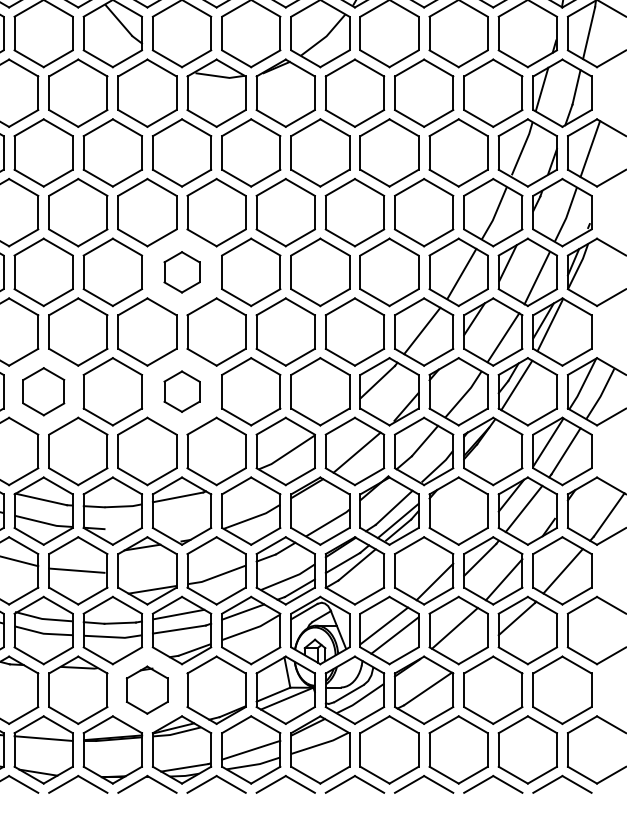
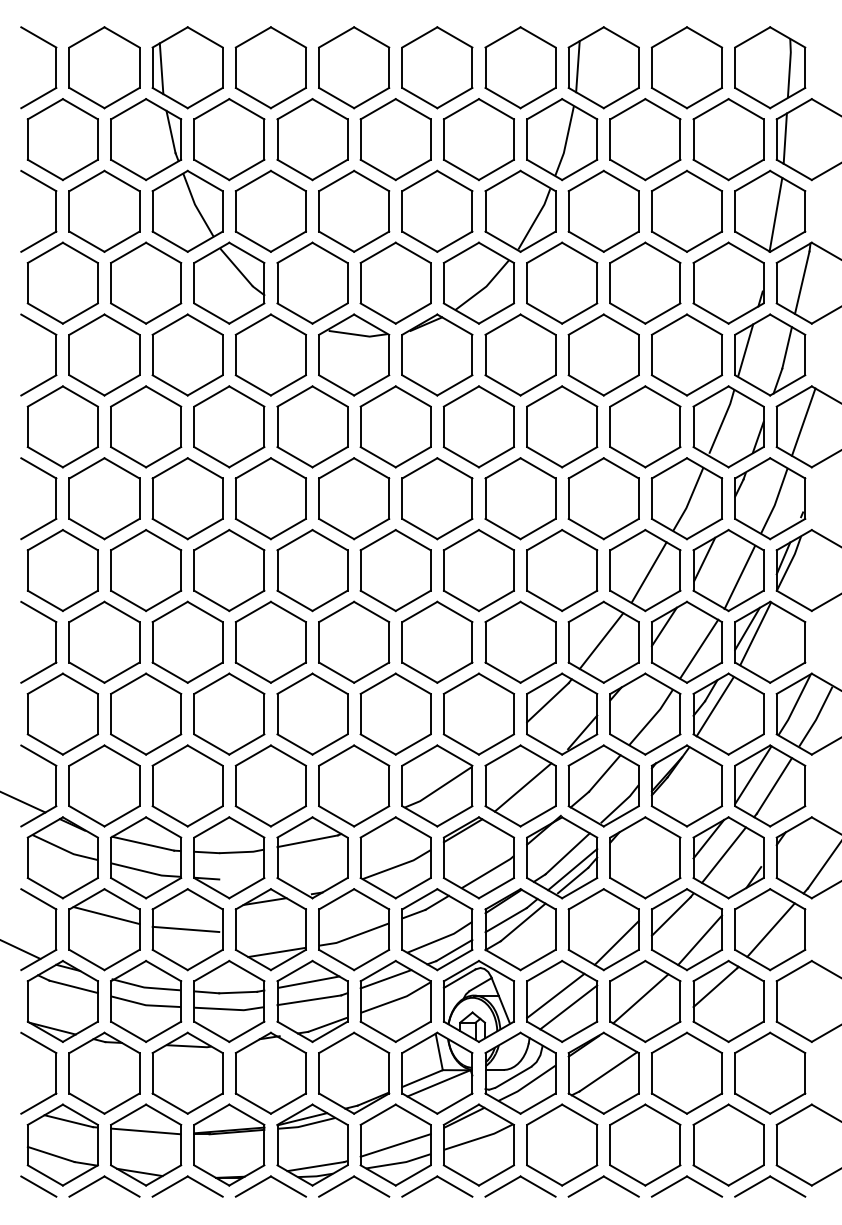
part: (182, 272) -> (312, 570), size x1.67
part: (44, 391) -> (146, 713), size x1.43
part: (182, 391) -> (312, 713), size x1.67
part: (147, 689) -> (270, 1072), size x1.43

